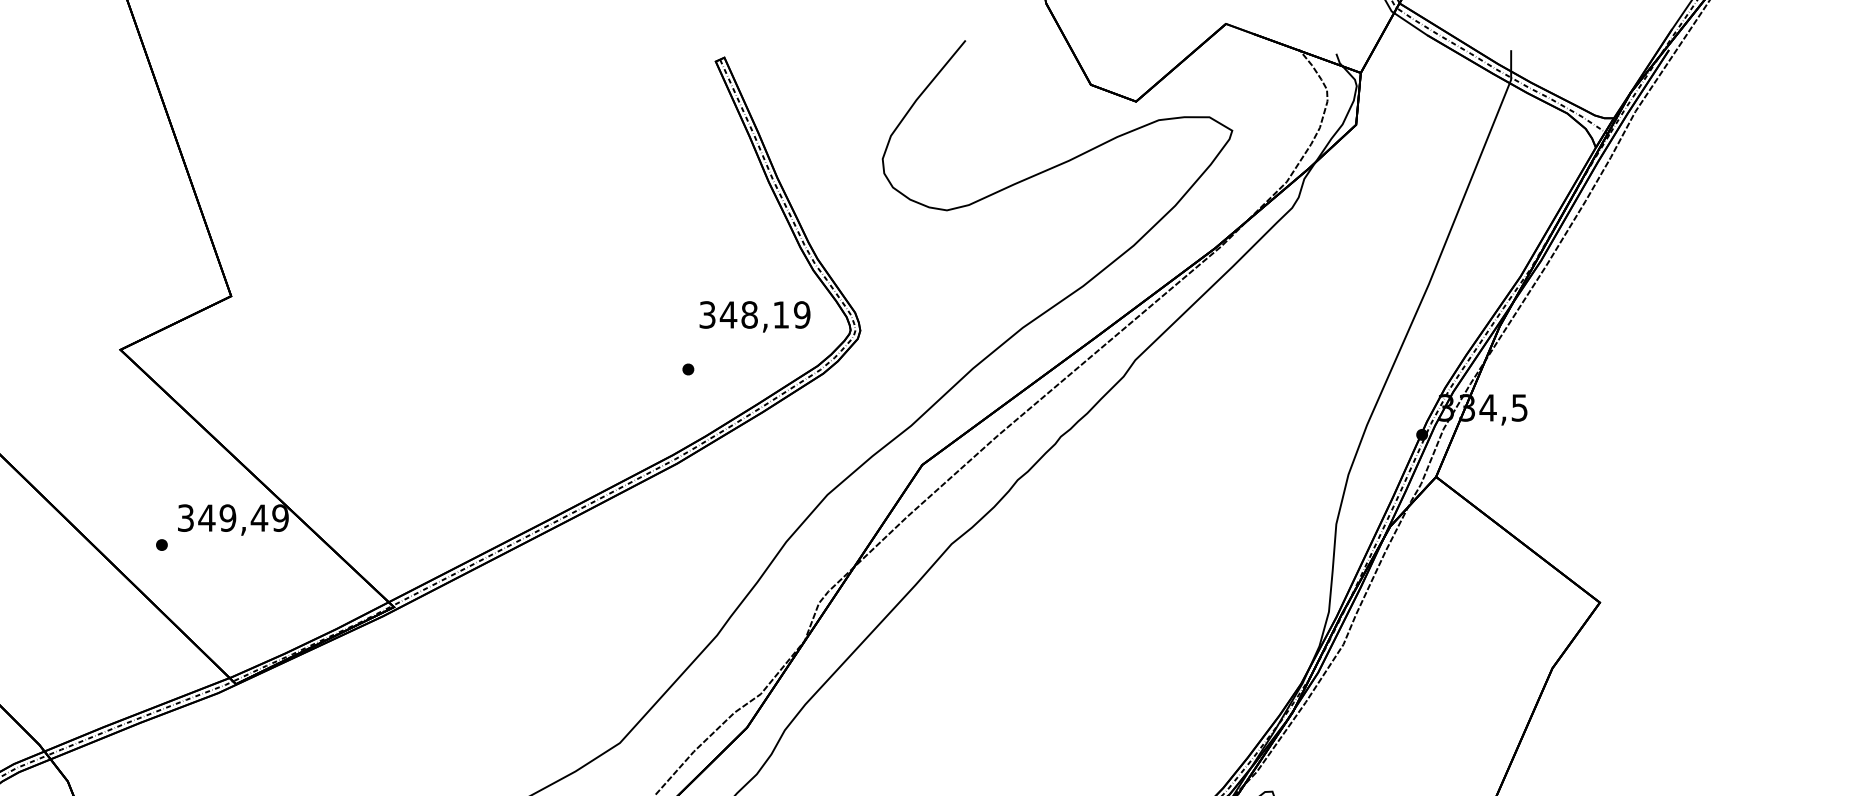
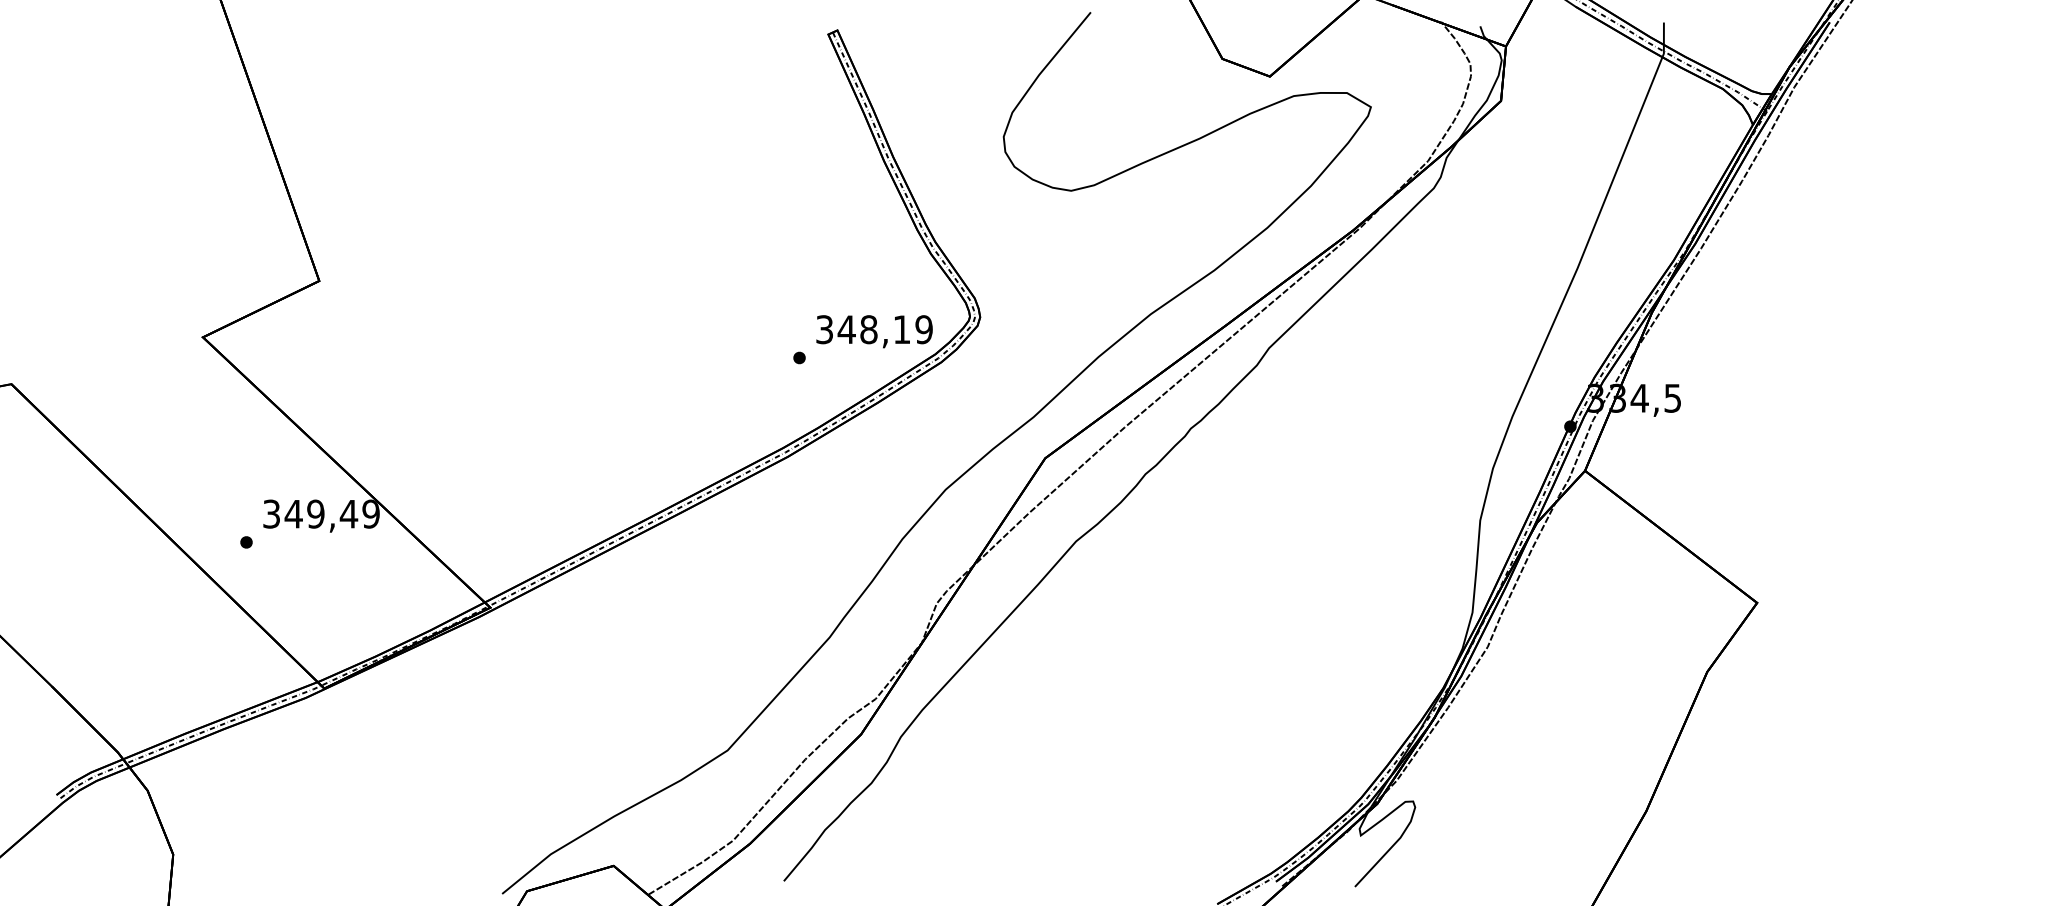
text: (754, 316) -> (874, 331), moved

